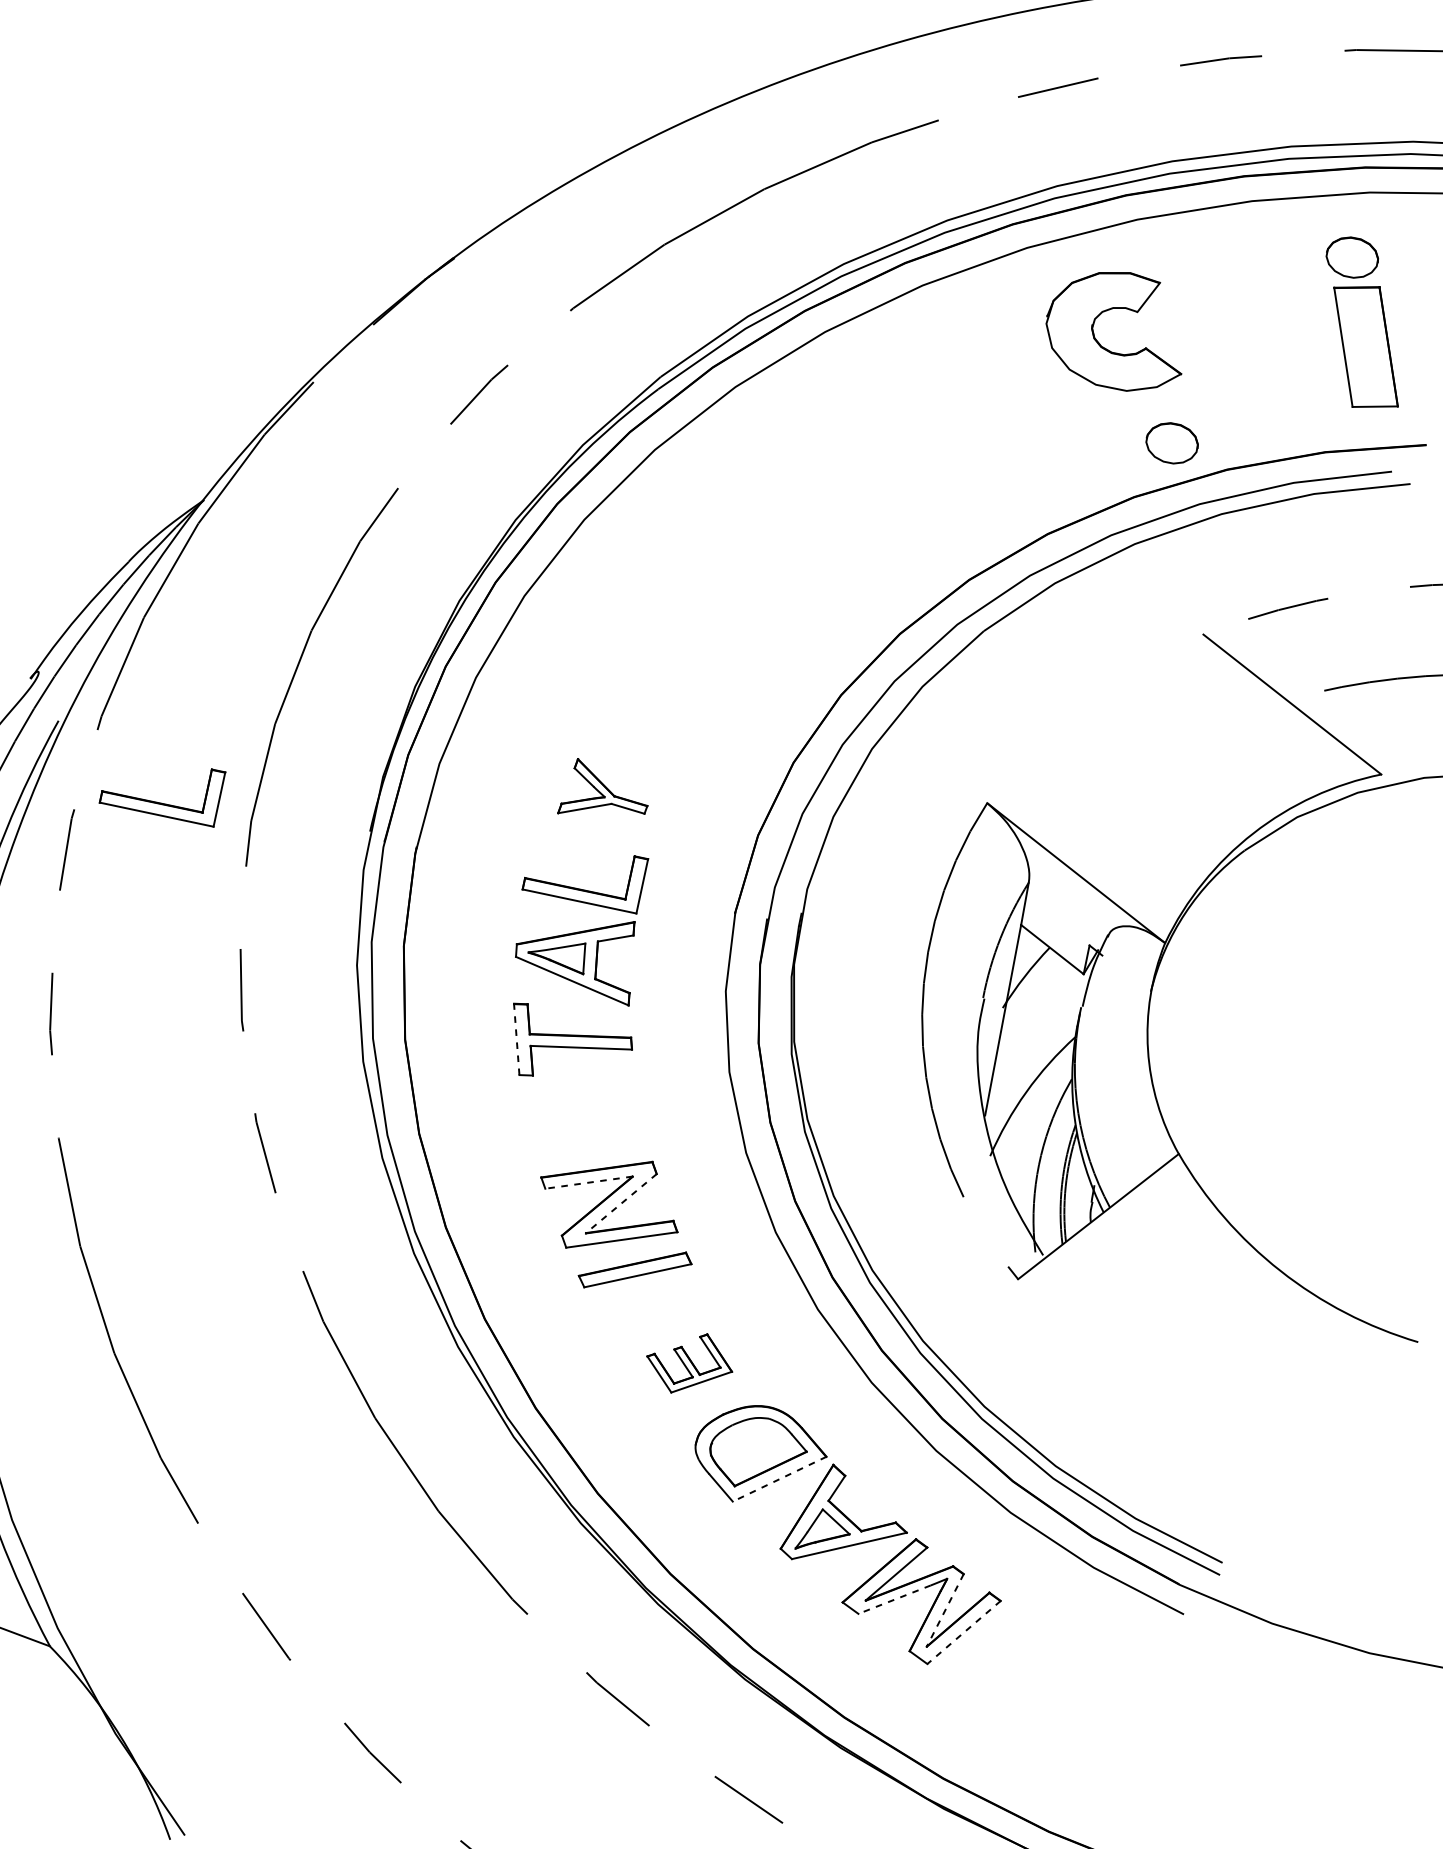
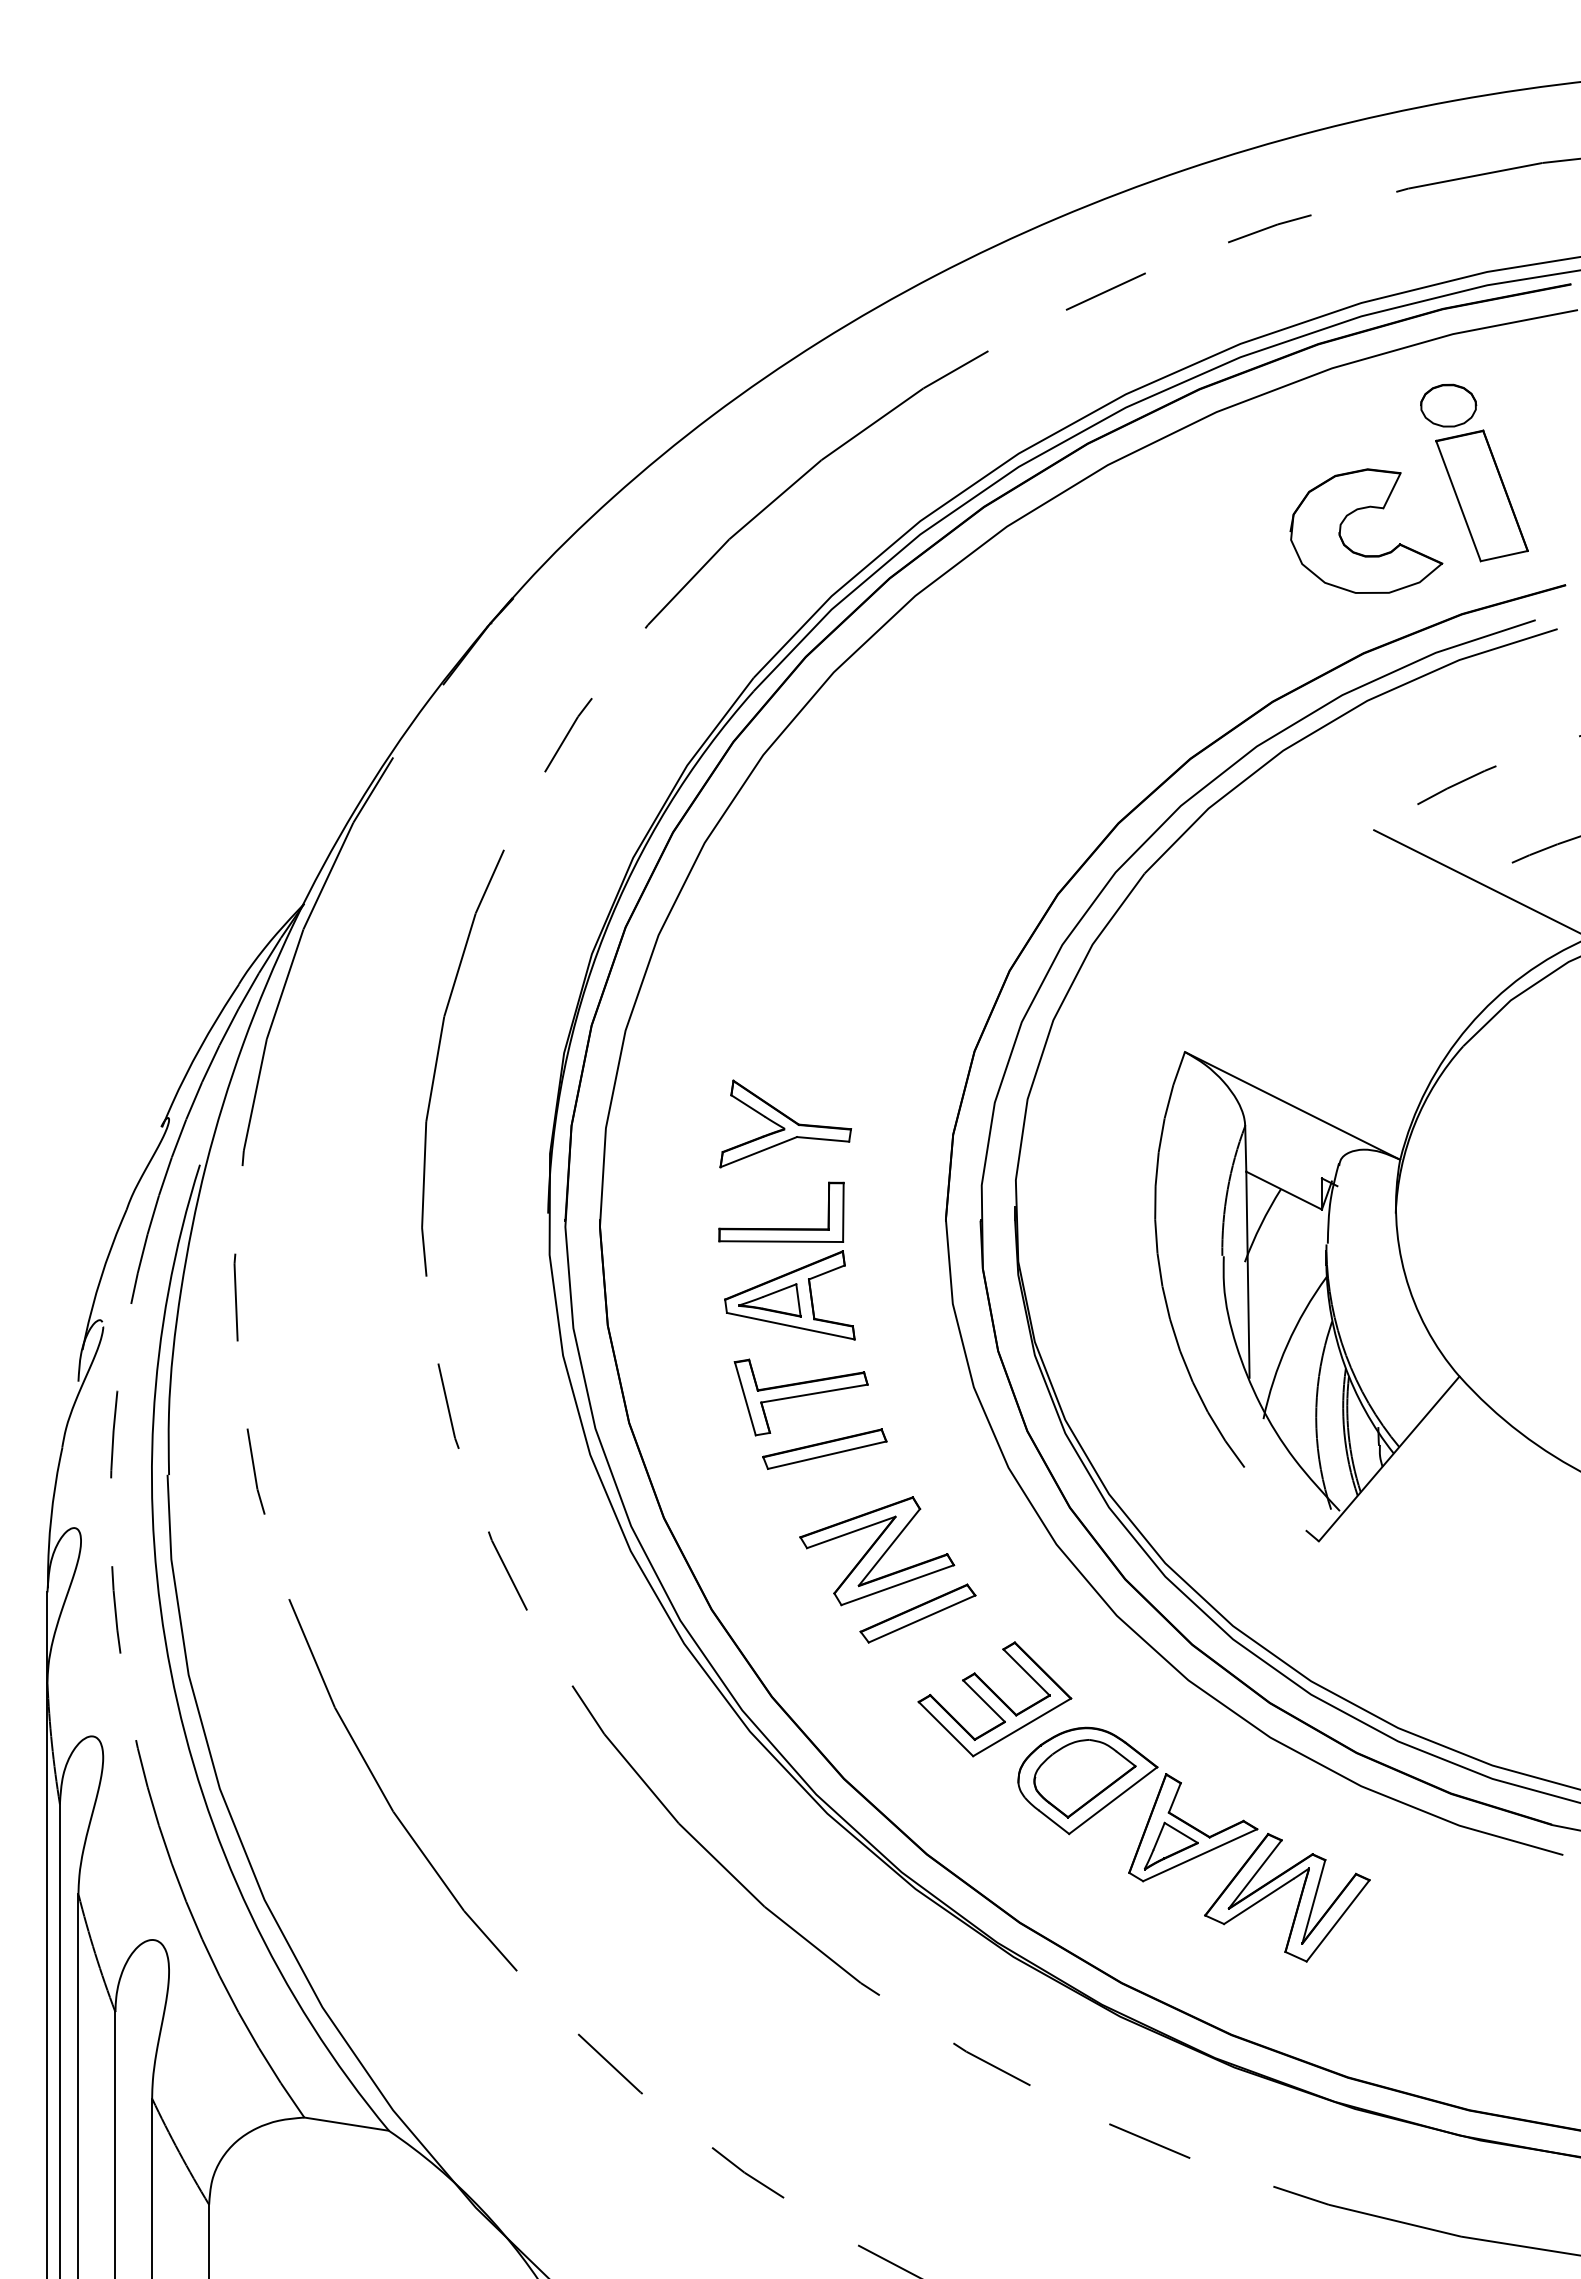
part: (1117, 309) -> (1362, 509), moved
part: (1172, 443) -> (1300, 637), removed
part: (605, 793) -> (785, 1123), size x1.43
part: (159, 802) -> (322, 1228), removed
line: (516, 1039) -> (745, 1398), dashed -> solid
part: (580, 1100) -> (824, 1448), added
line: (589, 1182) -> (851, 1532), dashed -> solid
line: (621, 1203) -> (889, 1547), dashed -> solid
part: (689, 1363) -> (994, 1699), size x1.67
line: (778, 1478) -> (1112, 1800), dashed -> solid
line: (894, 1599) -> (1258, 1901), dashed -> solid
line: (944, 1610) -> (1313, 1902), dashed -> solid
line: (963, 1632) -> (1337, 1921), dashed -> solid

